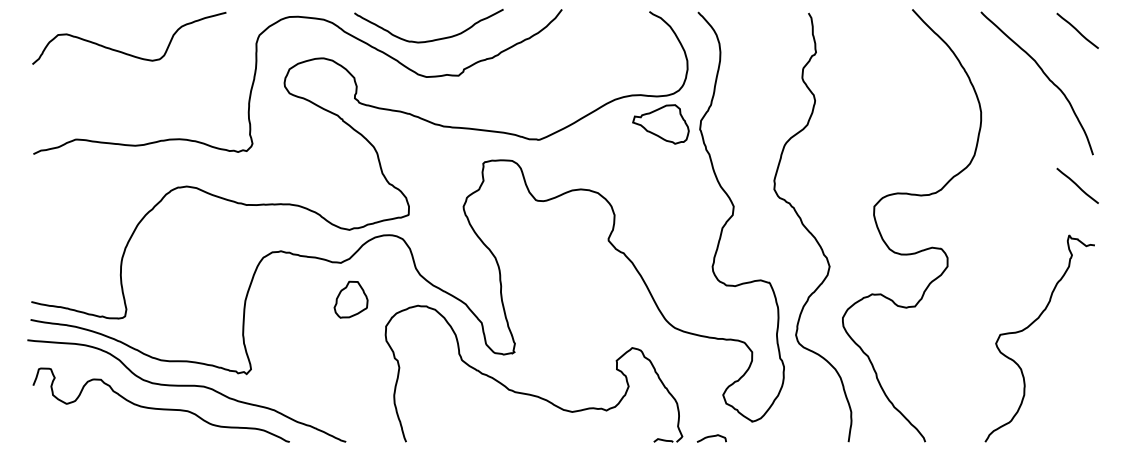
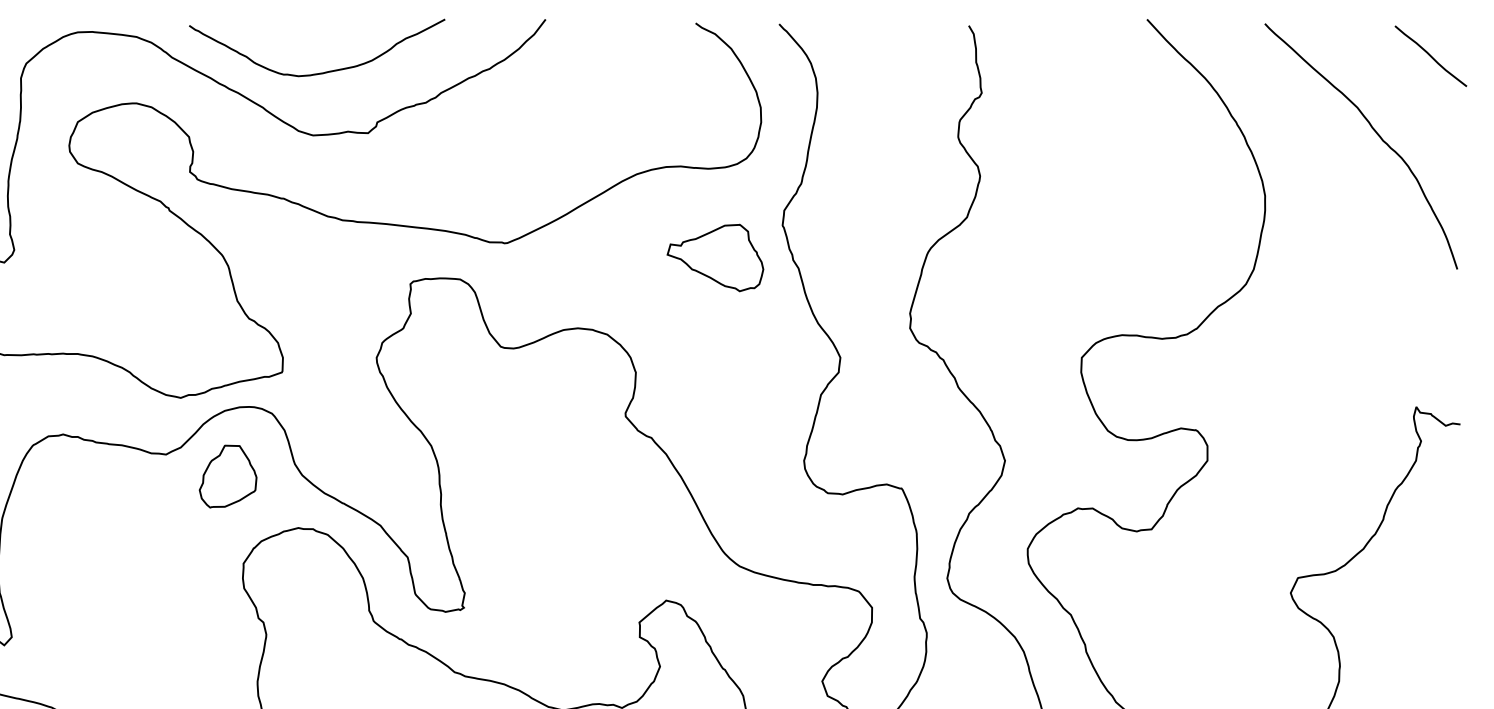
part: (660, 124) -> (714, 258), moved
line: (1077, 185) -> (1430, 321), removed
part: (350, 299) -> (227, 476), moved

